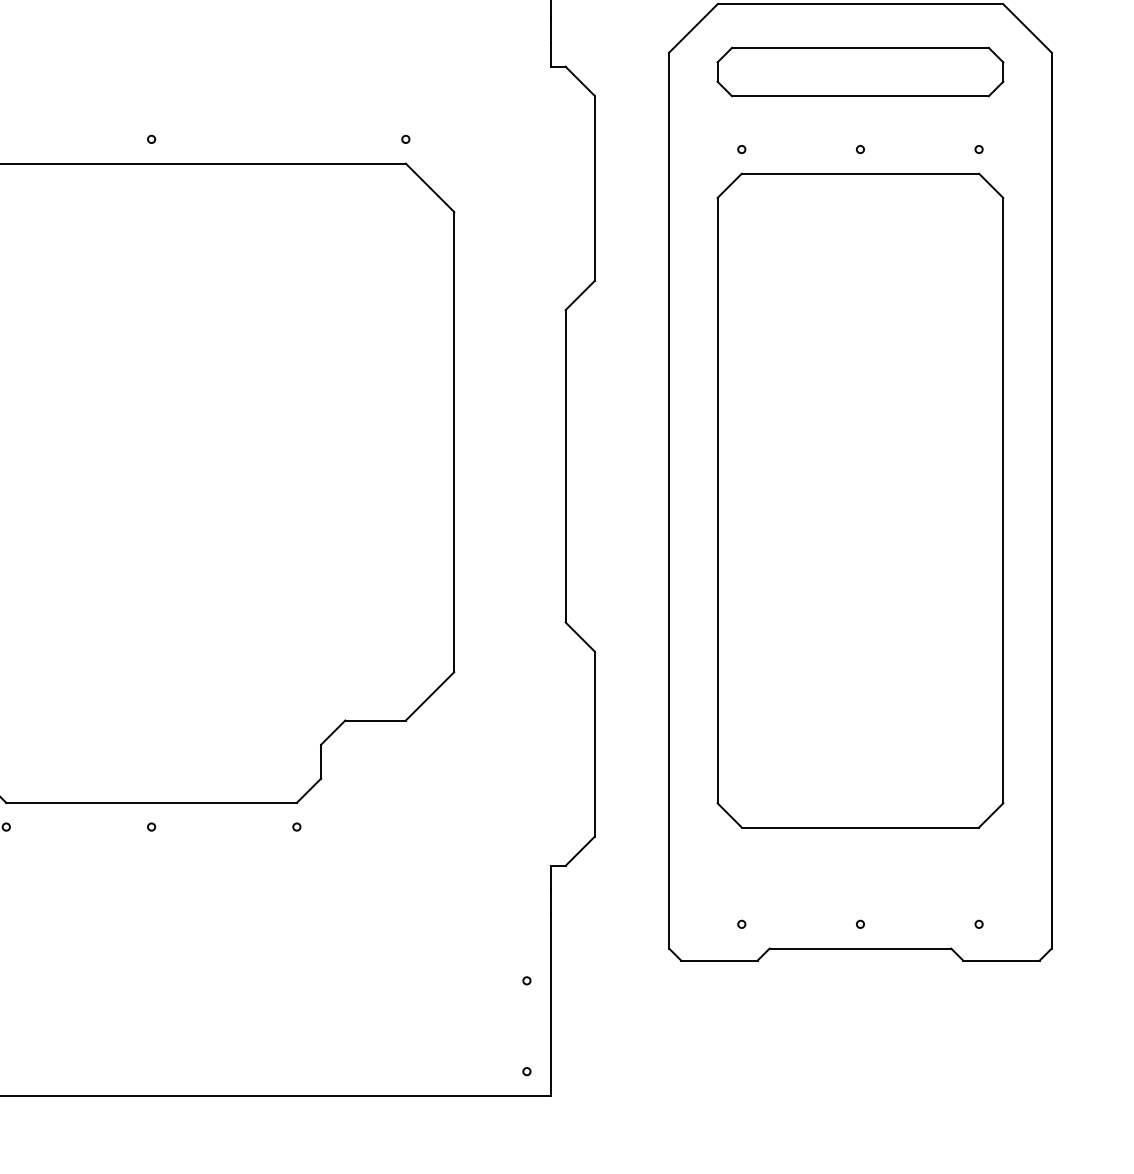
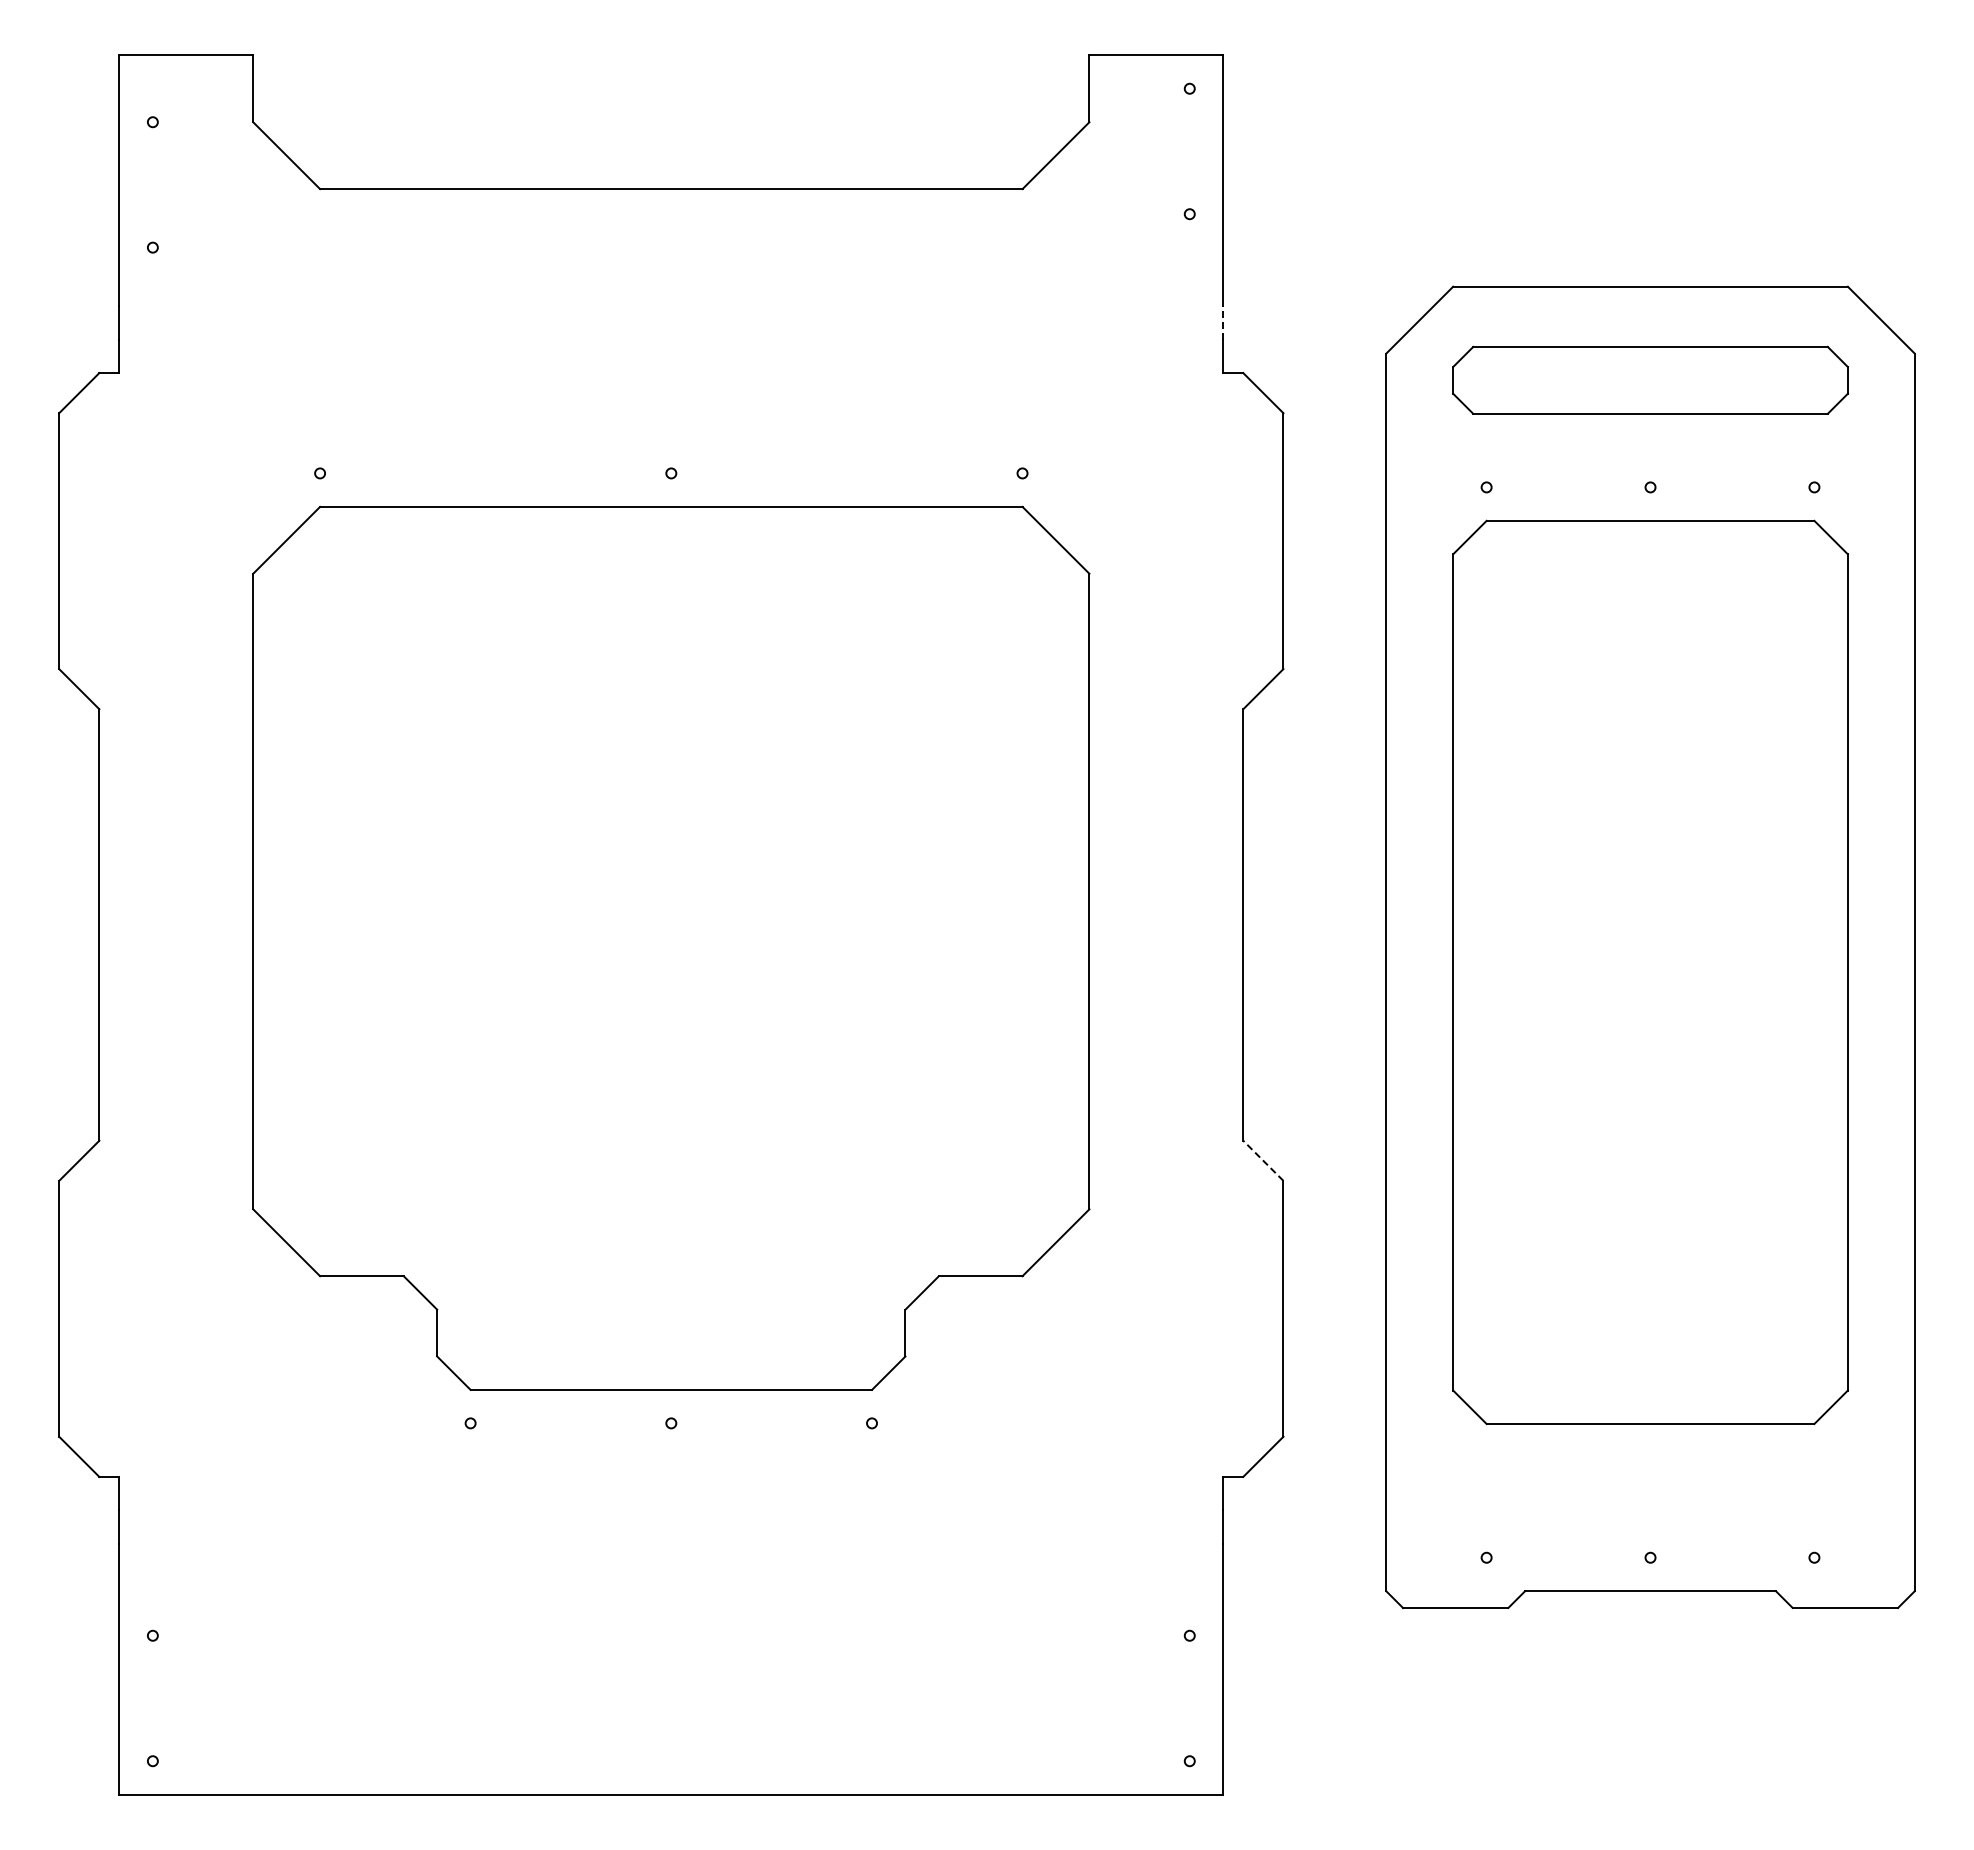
line: (551, 30) -> (1223, 322), solid -> dashed
line: (580, 636) -> (1263, 1160), solid -> dashed

